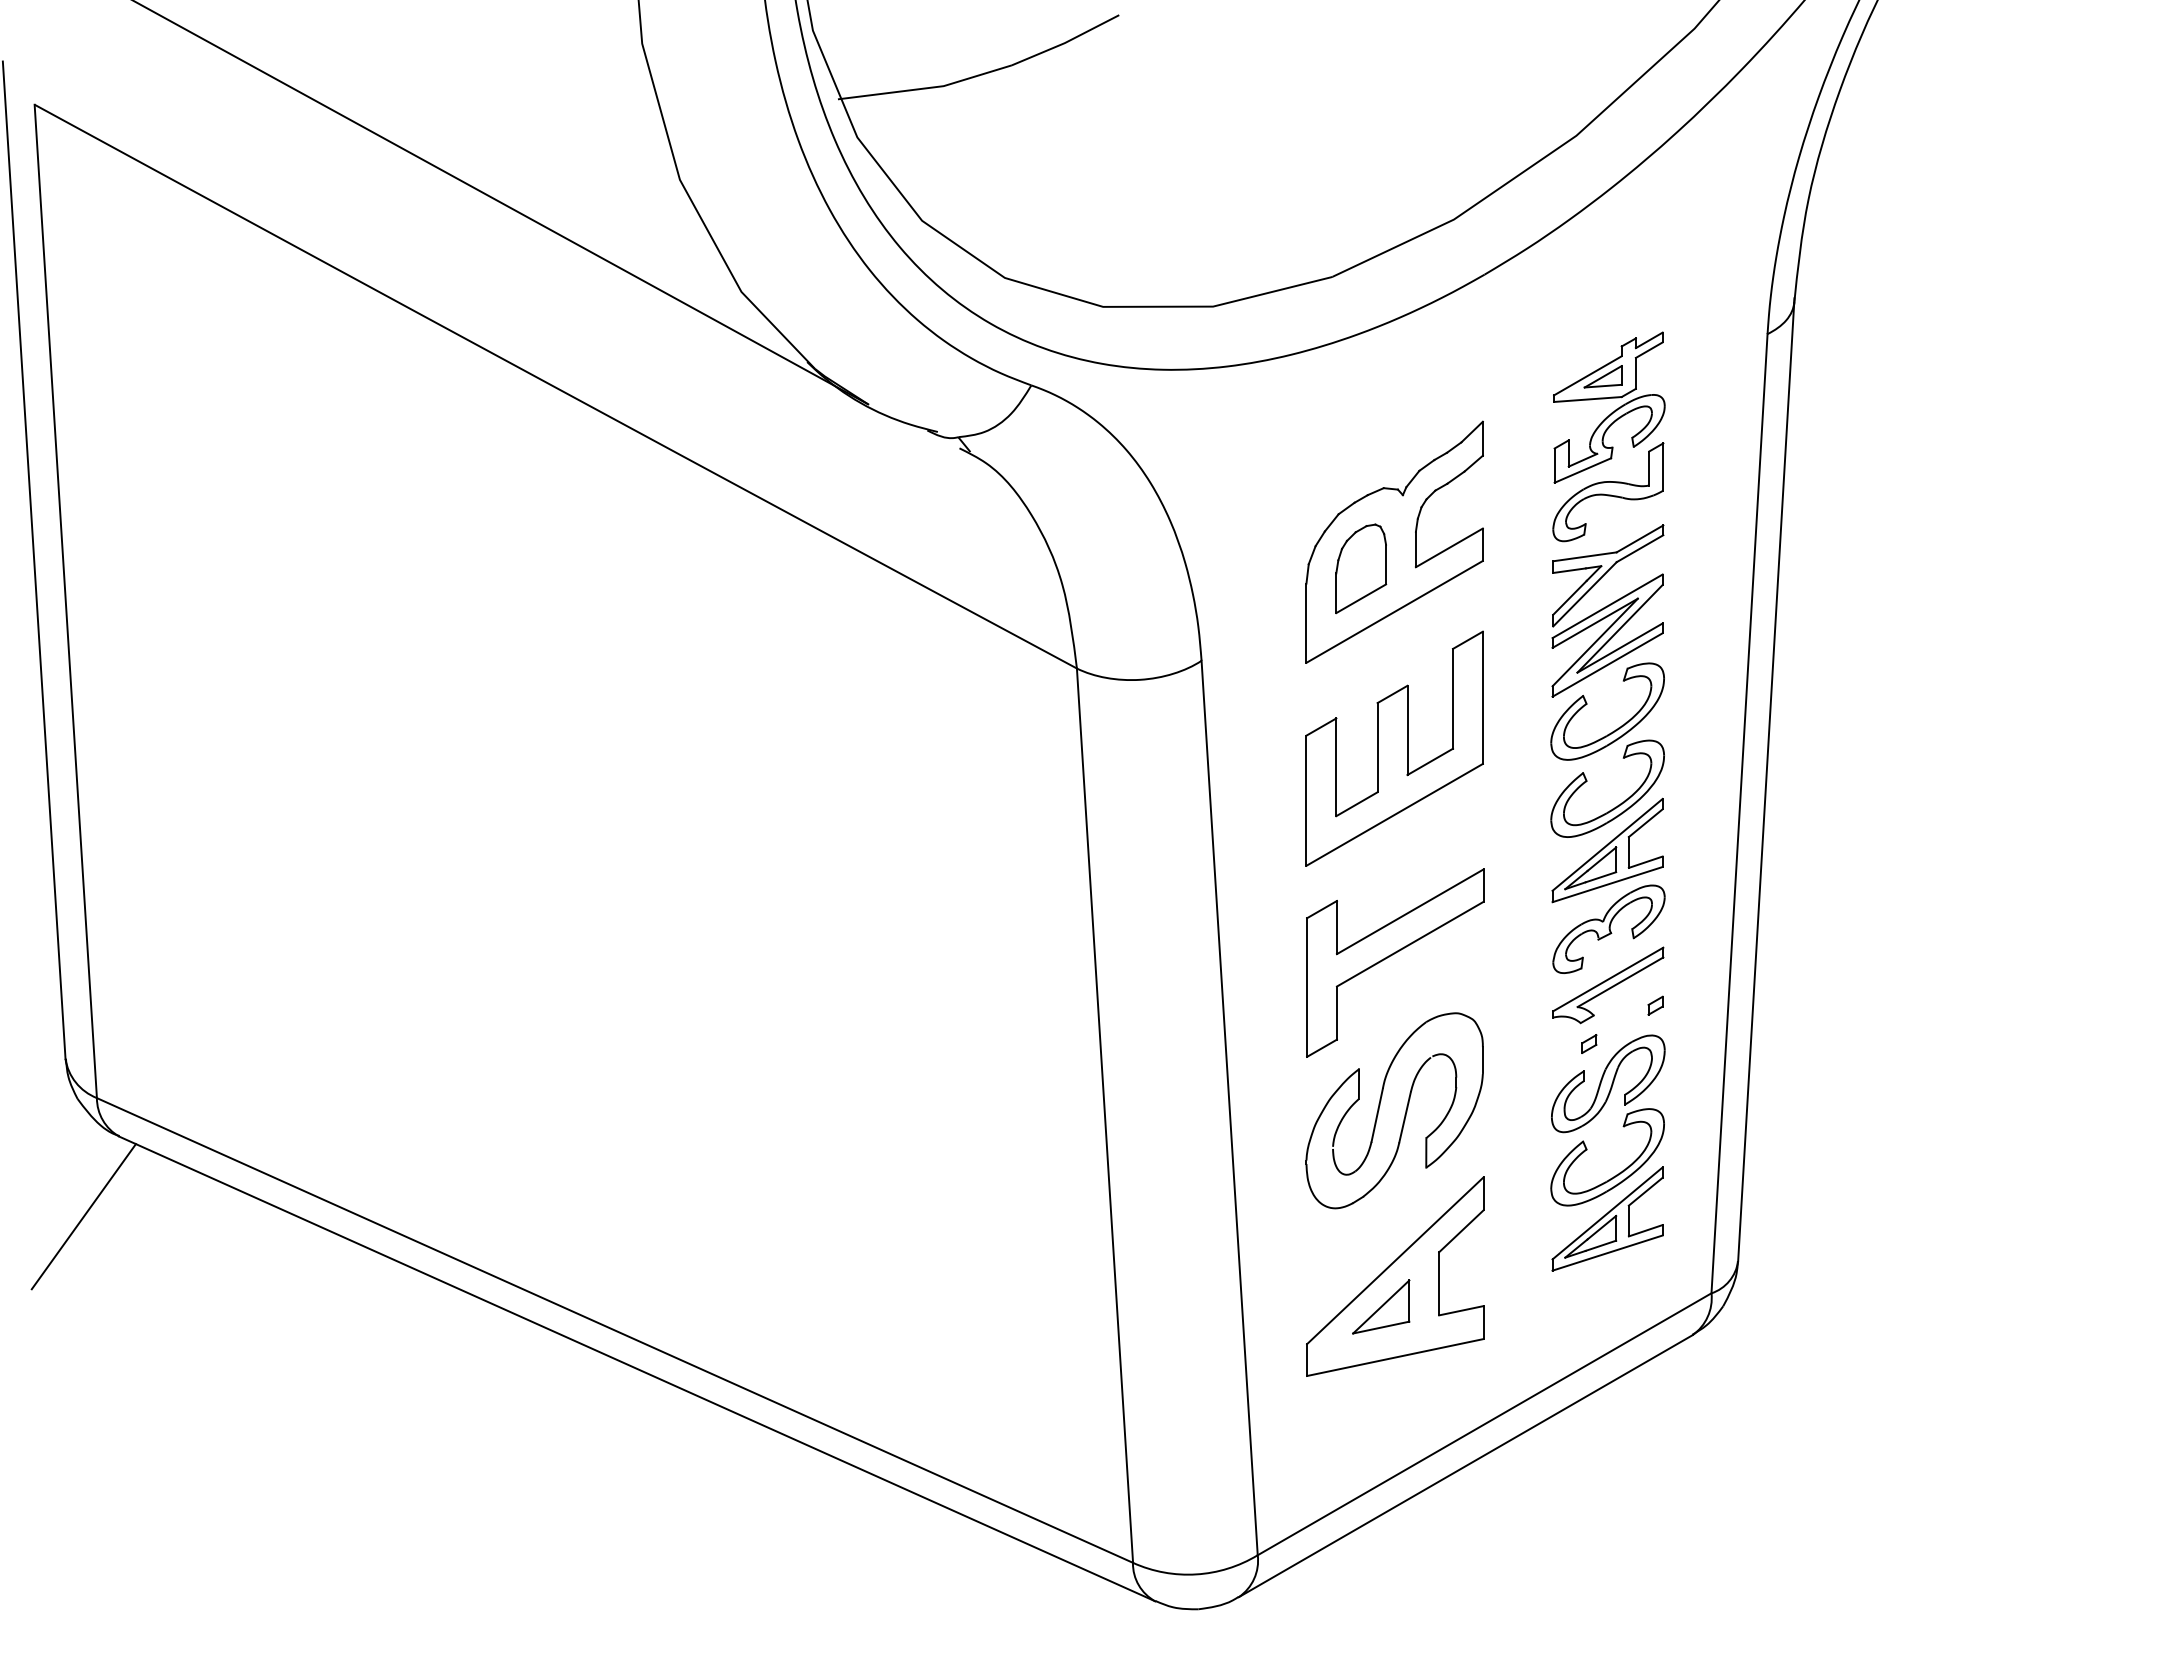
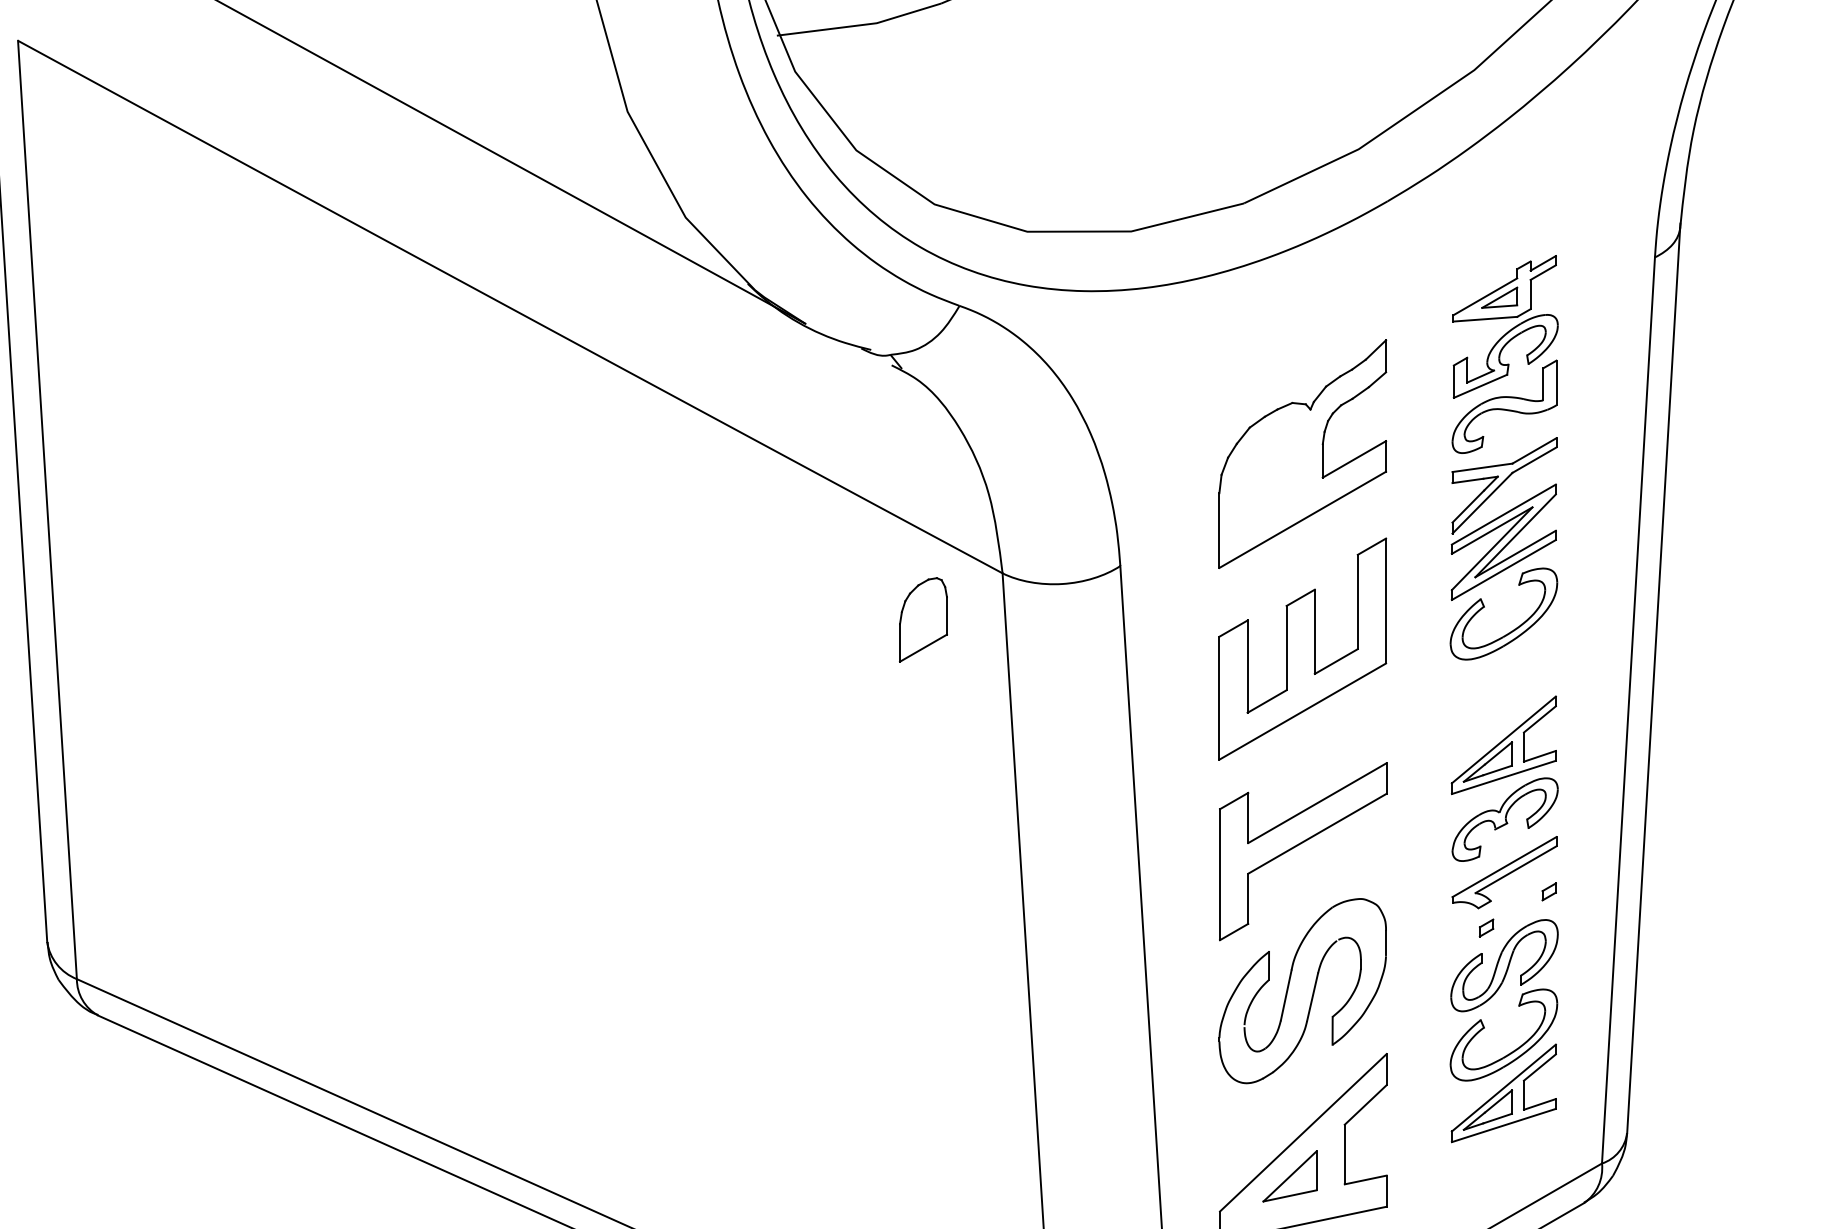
part: (1361, 568) -> (923, 619), moved
part: (1618, 804) -> (1514, 701), removed
line: (83, 1216) -> (64, 1090), removed

